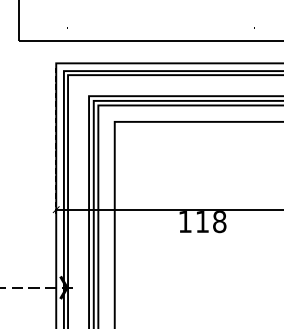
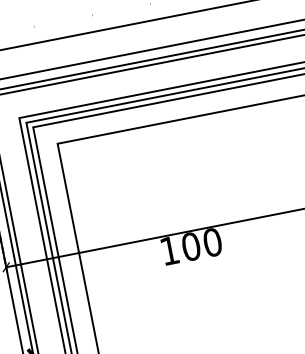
text: (210, 222) -> (201, 245), 118 -> 100

